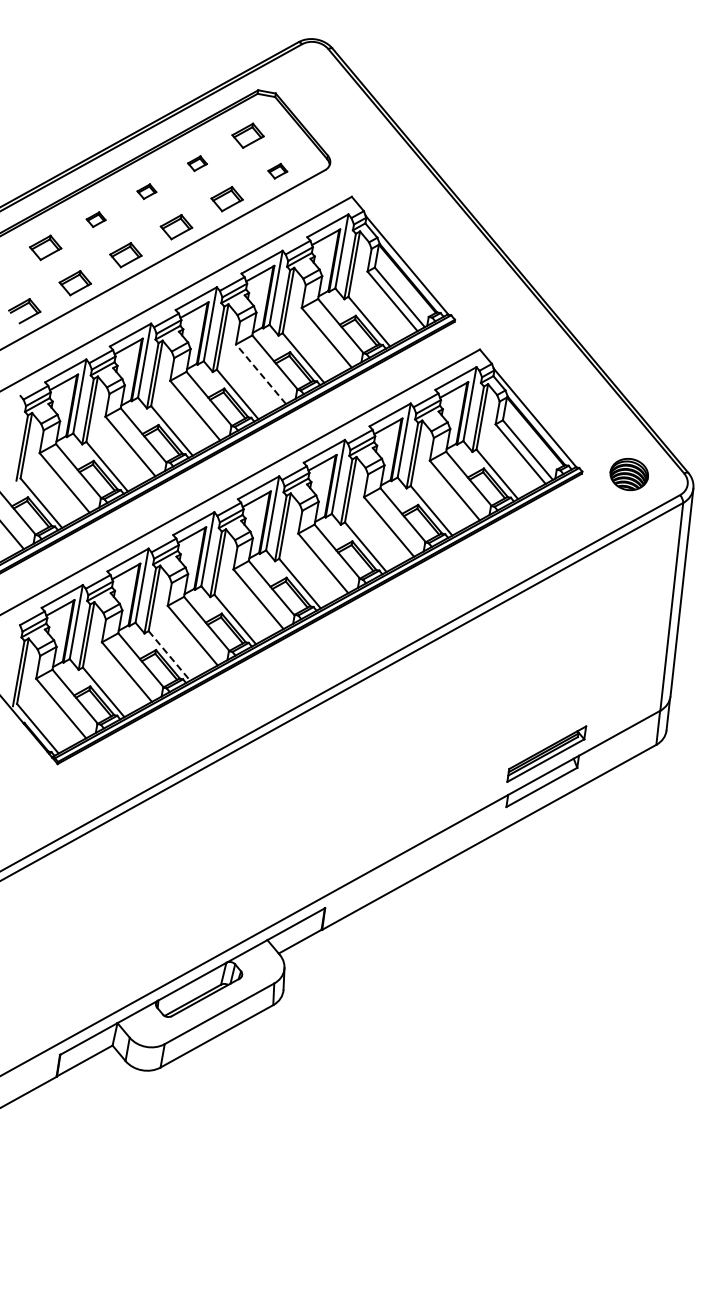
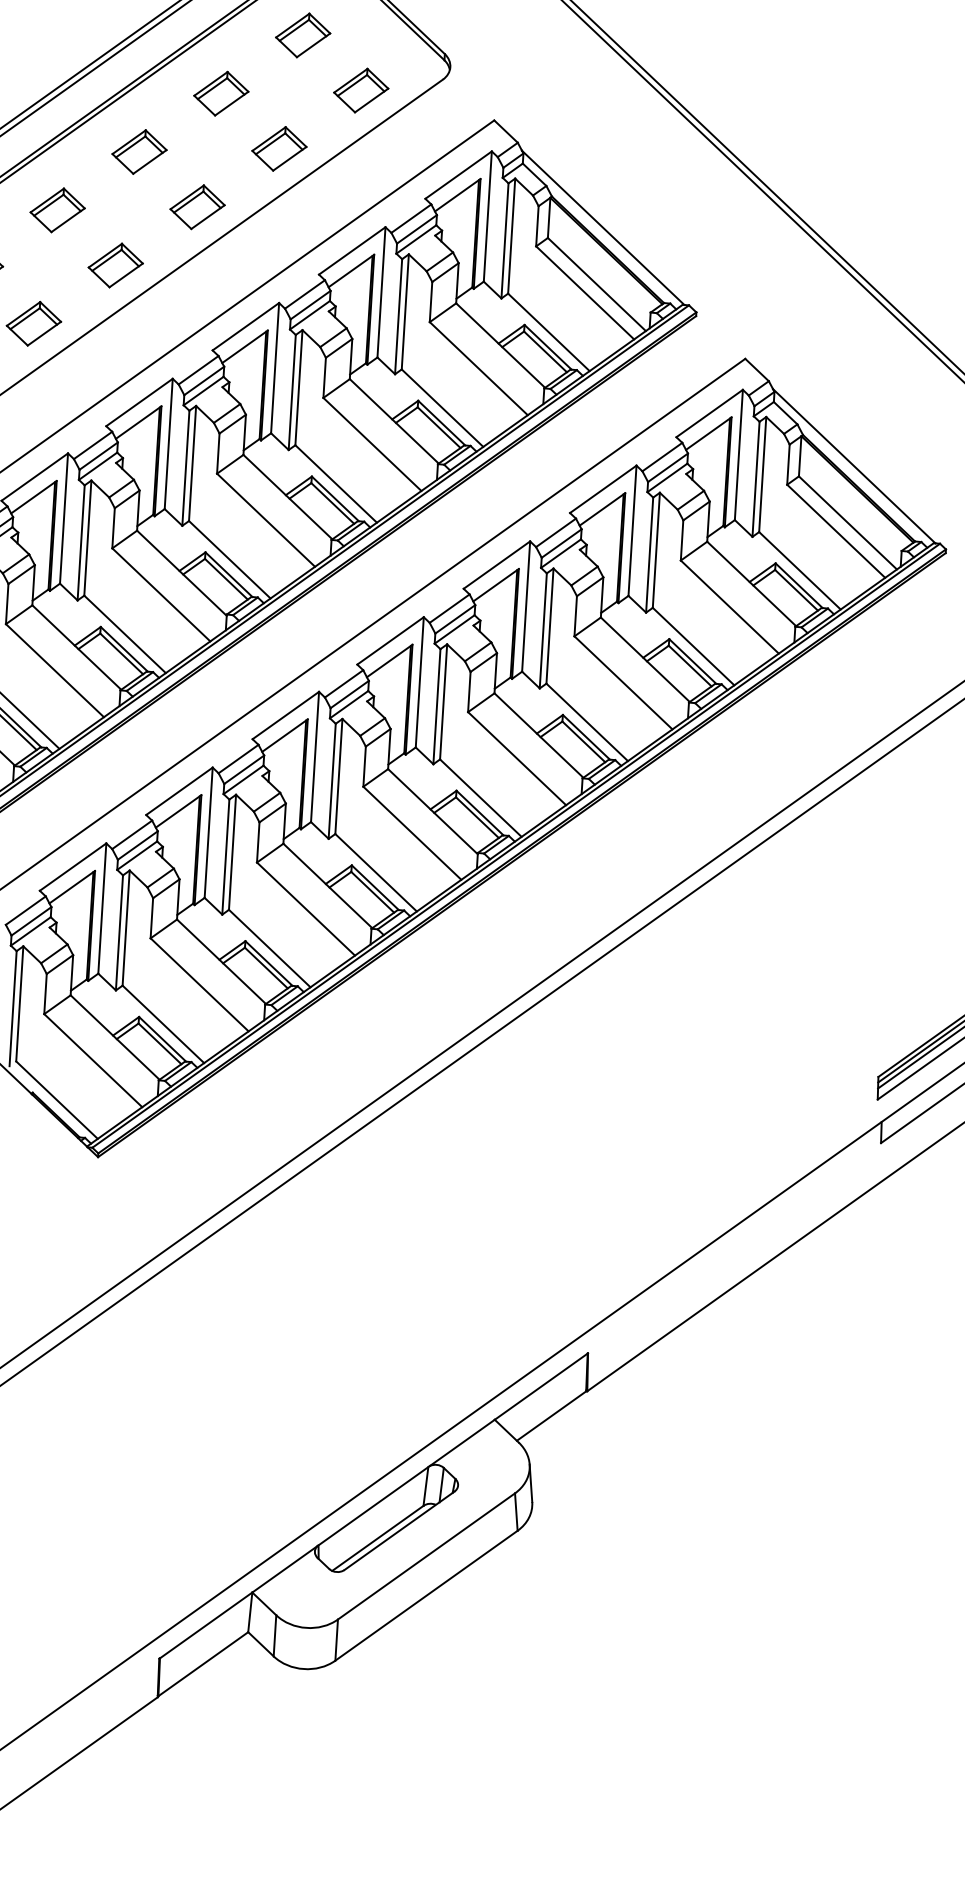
part: (197, 163) -> (221, 93), size x1.67
part: (277, 171) -> (360, 91), size x1.67
part: (146, 191) -> (138, 151), size x1.67
part: (95, 219) -> (56, 209), size x1.67
line: (261, 374) -> (373, 444), dashed -> solid
line: (169, 656) -> (269, 949), dashed -> solid

